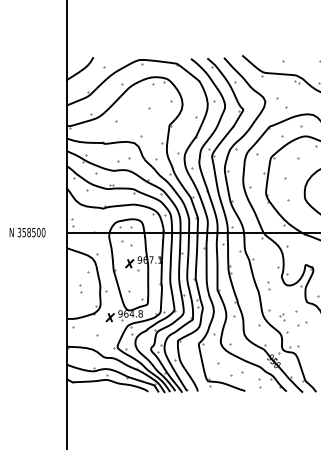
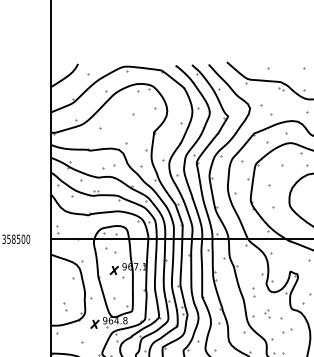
part: (80, 288) -> (65, 306), moved
part: (282, 317) -> (267, 314), moved

